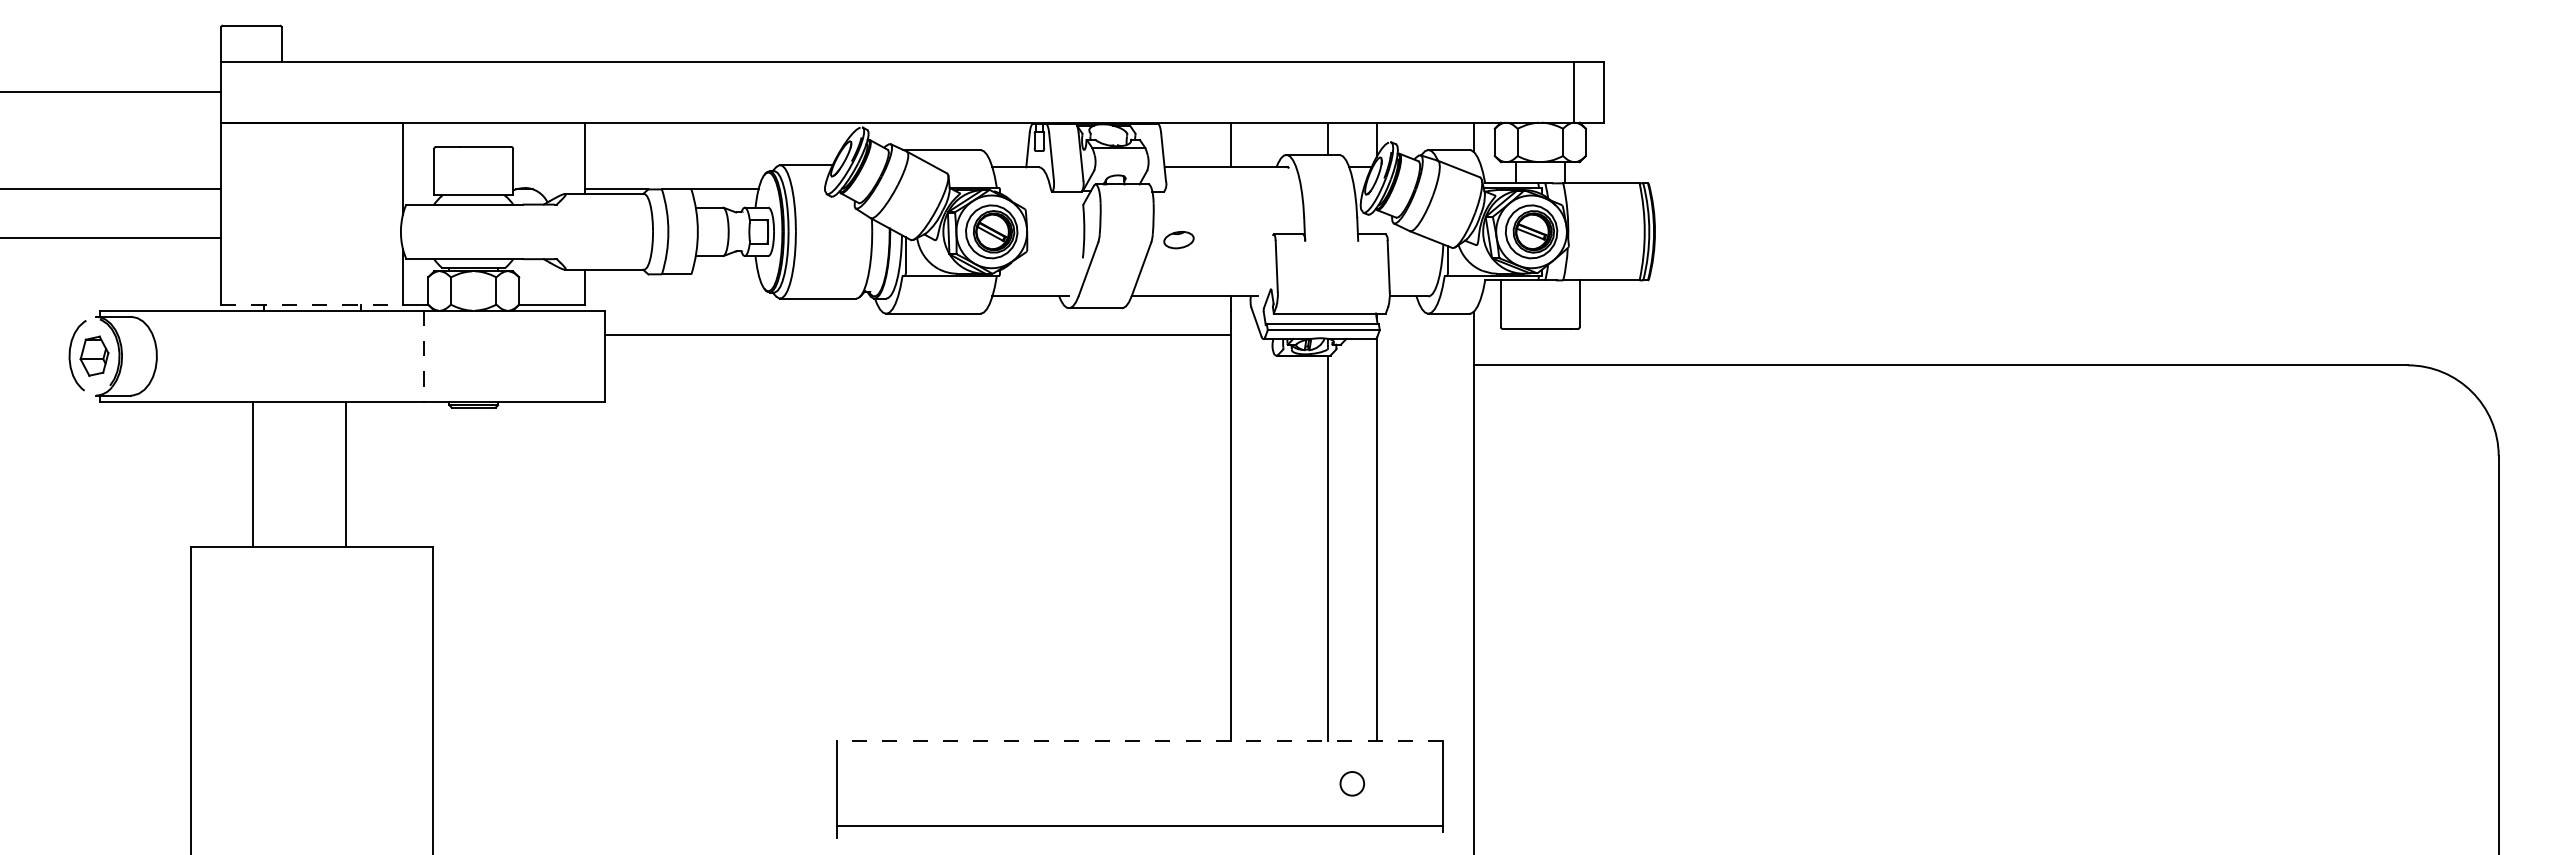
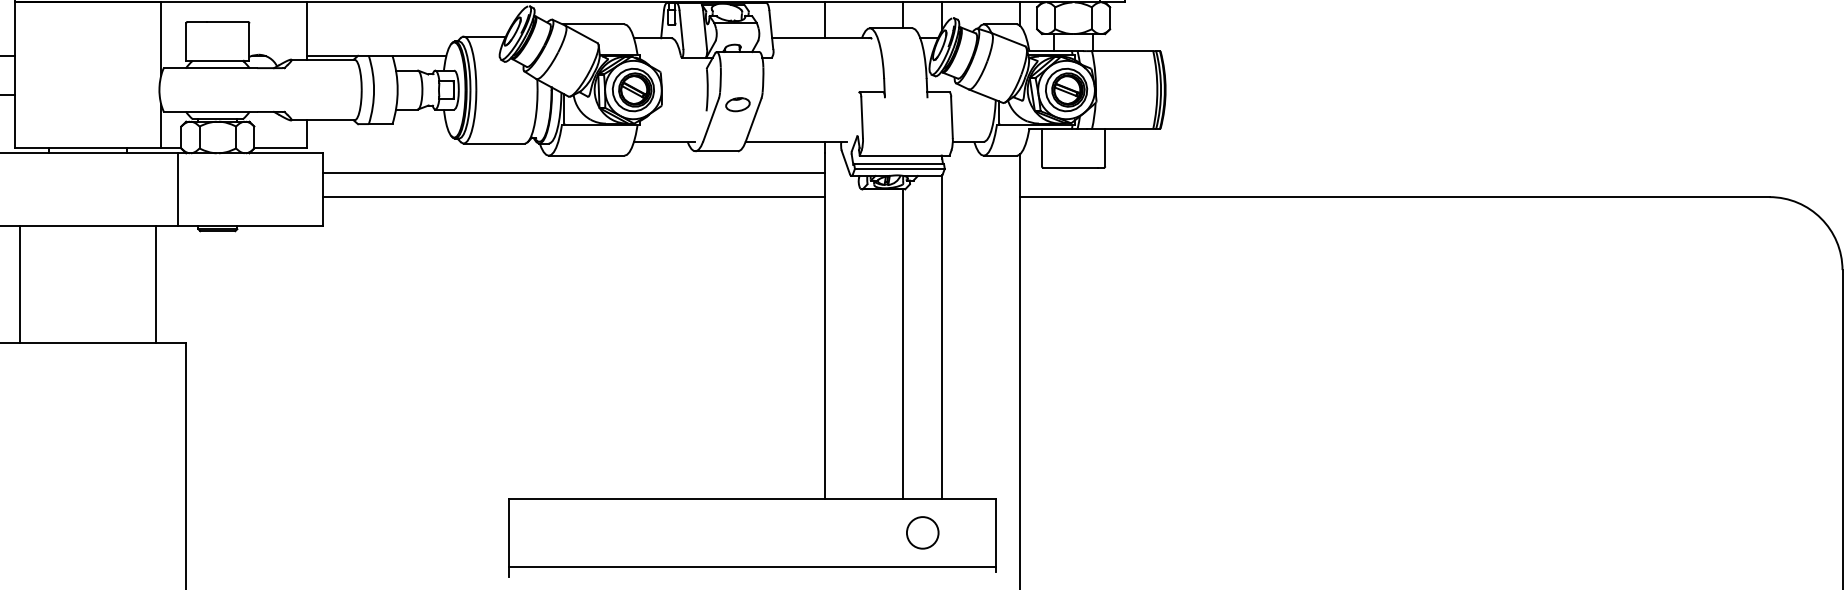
part: (1178, 240) -> (737, 104), moved
line: (312, 304) -> (88, 148), dashed -> solid
line: (423, 356) -> (177, 190), dashed -> solid
line: (917, 365) -> (573, 197), added
line: (253, 474) -> (20, 284), moved
line: (346, 474) -> (156, 284), moved
line: (1139, 741) -> (752, 498), dashed -> solid
circle: (1352, 783) -> (922, 532), size x1.67

